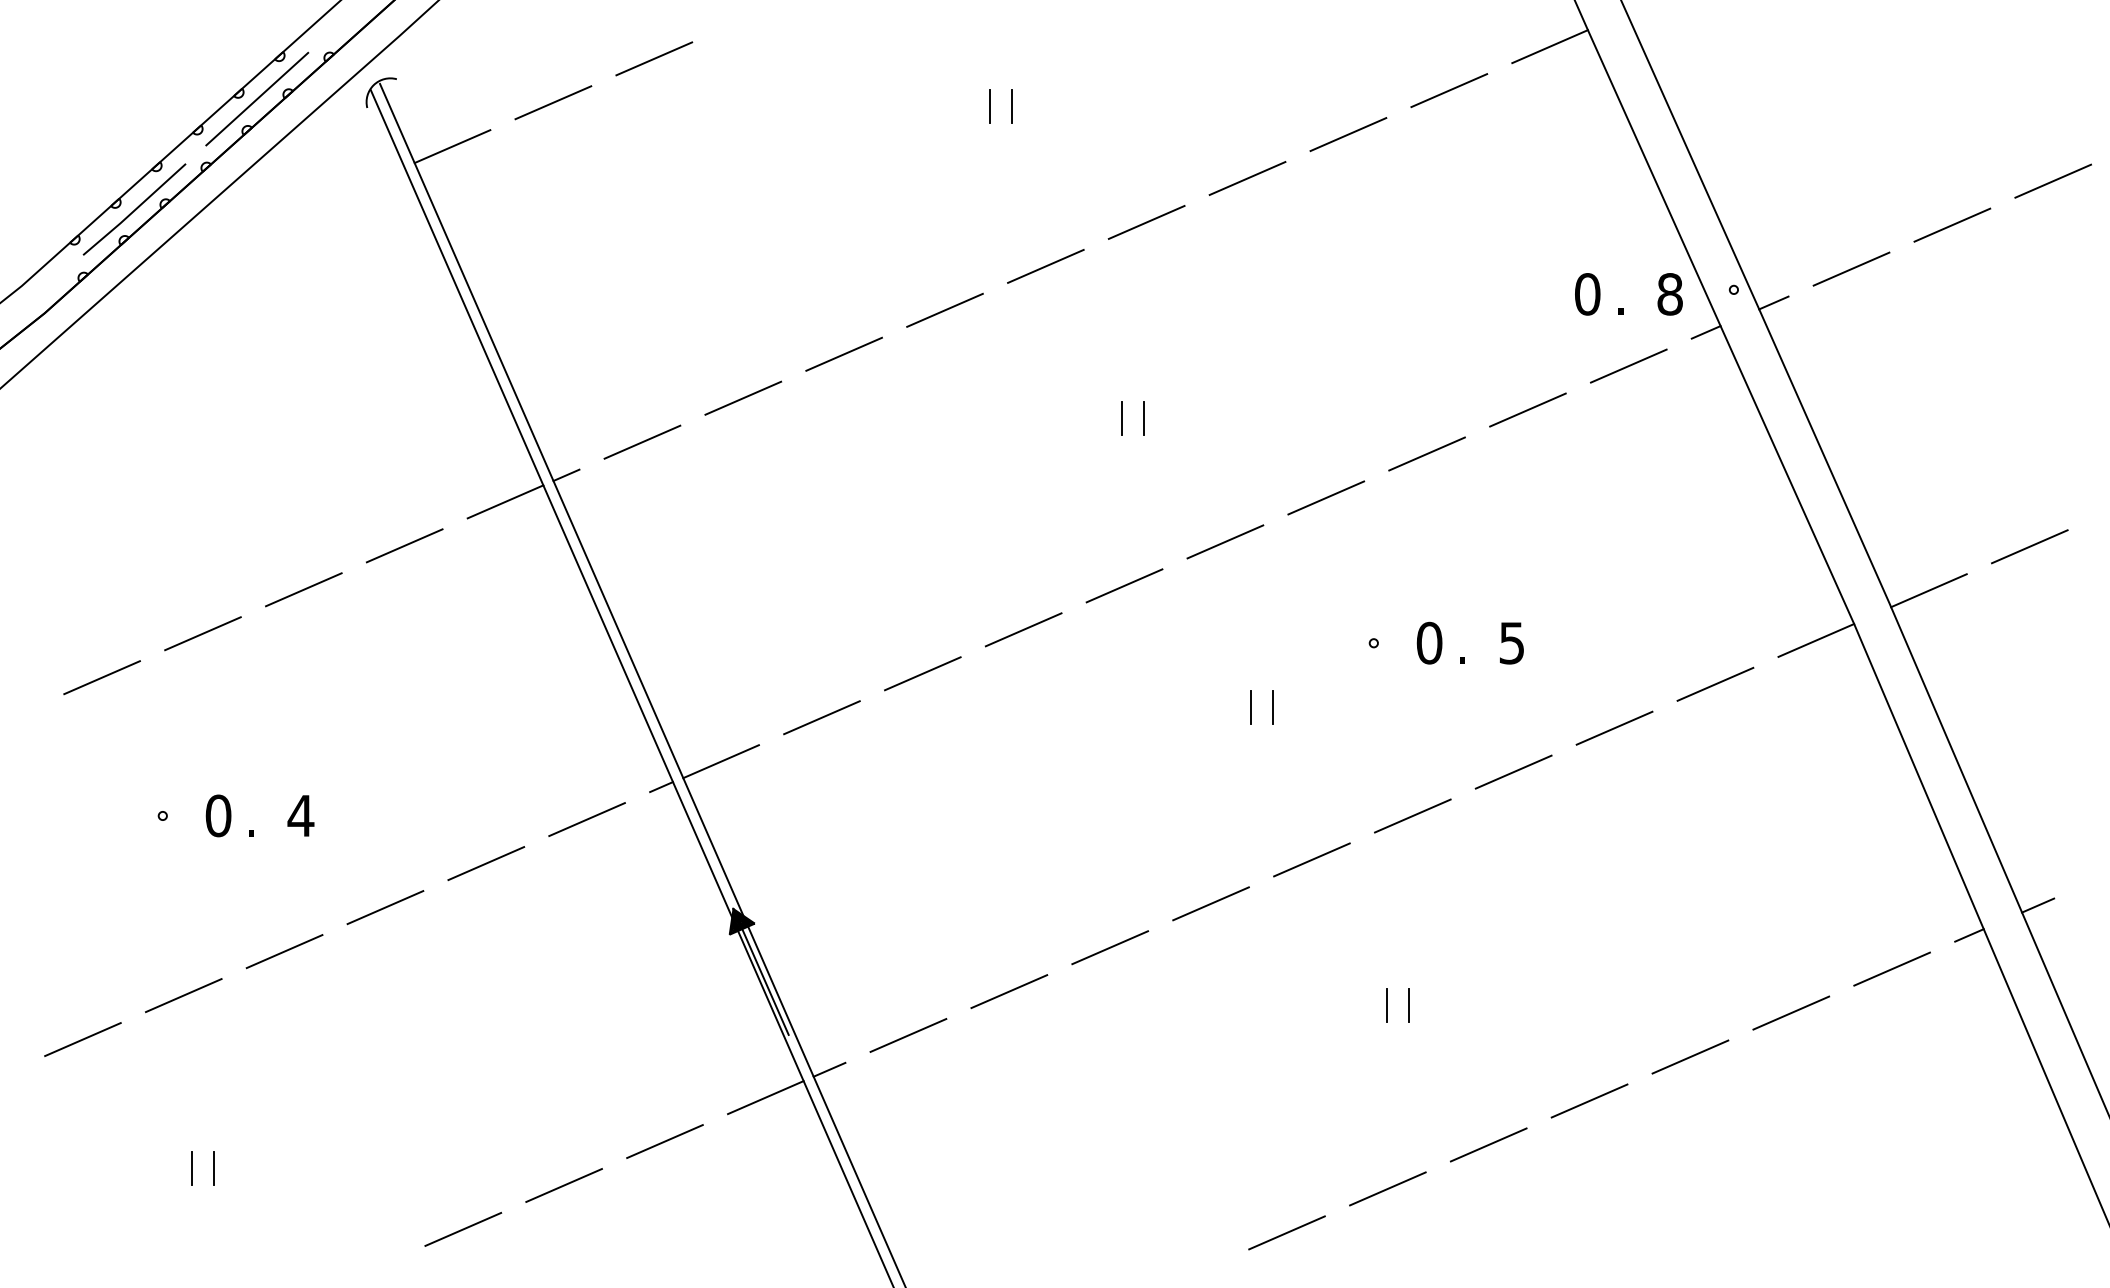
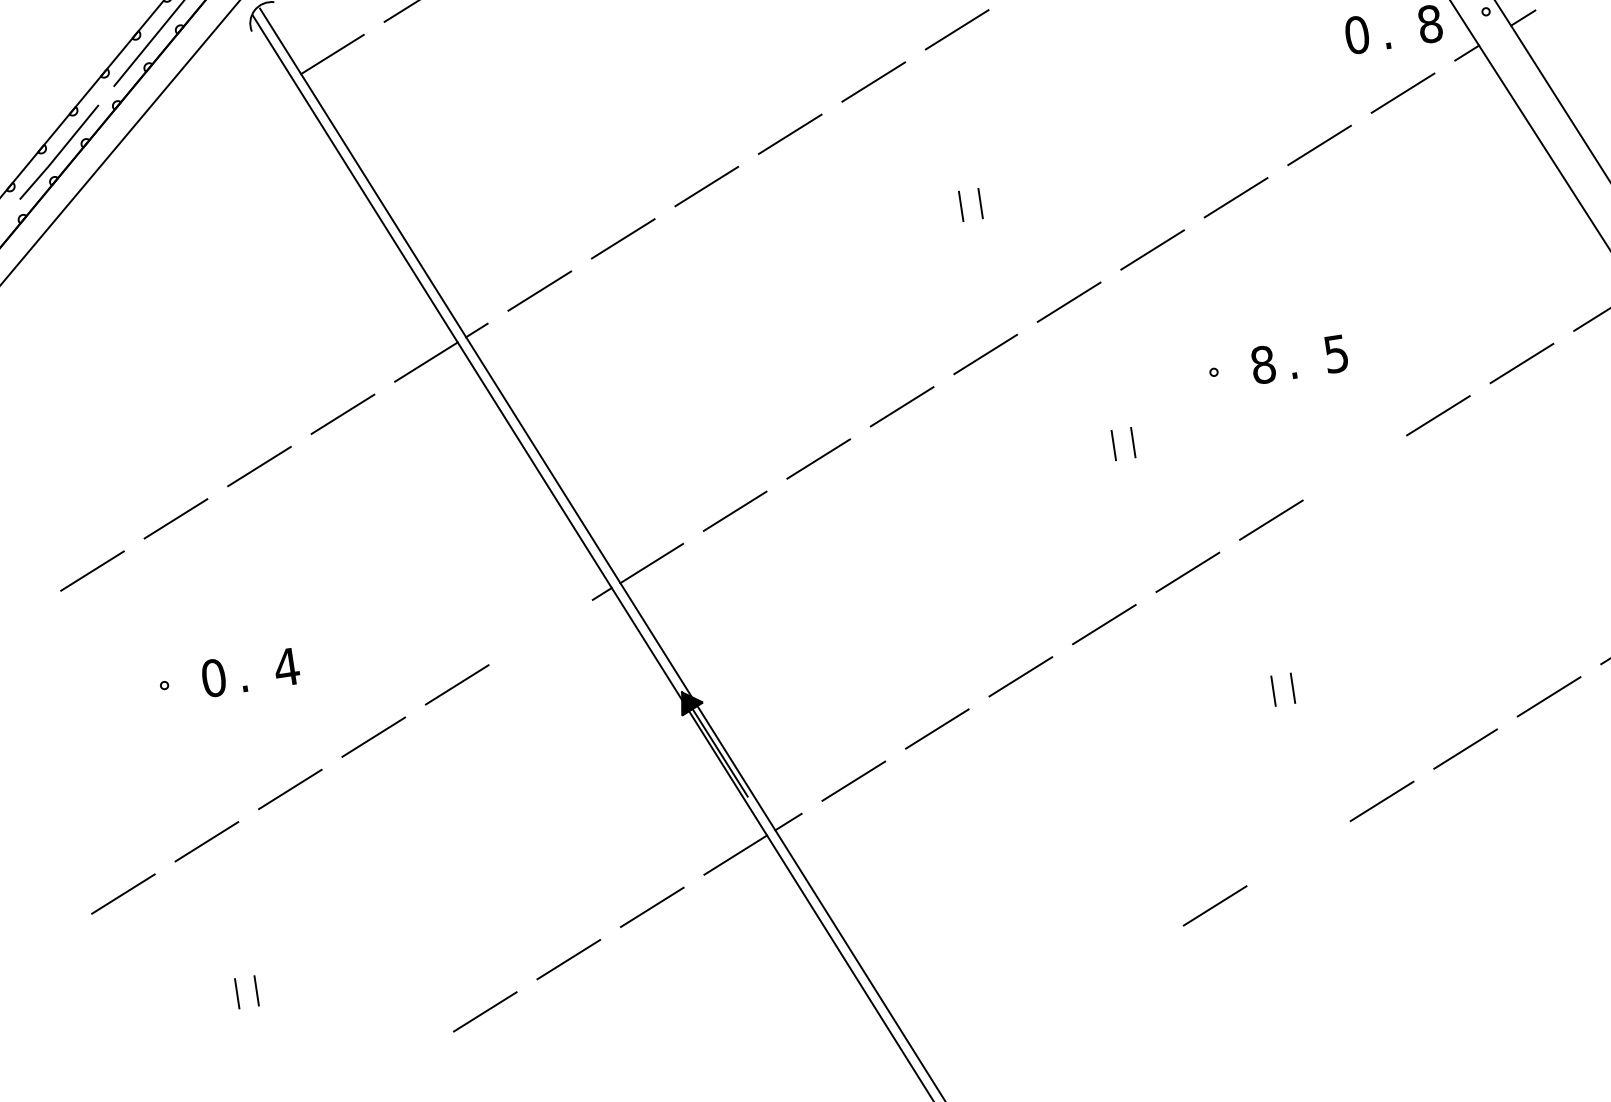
text: (1429, 643) -> (1263, 365), 0 -> 8
line: (1513, 771) -> (1354, 467), removed
line: (586, 819) -> (540, 632), removed
line: (1387, 1188) -> (1298, 853), removed

